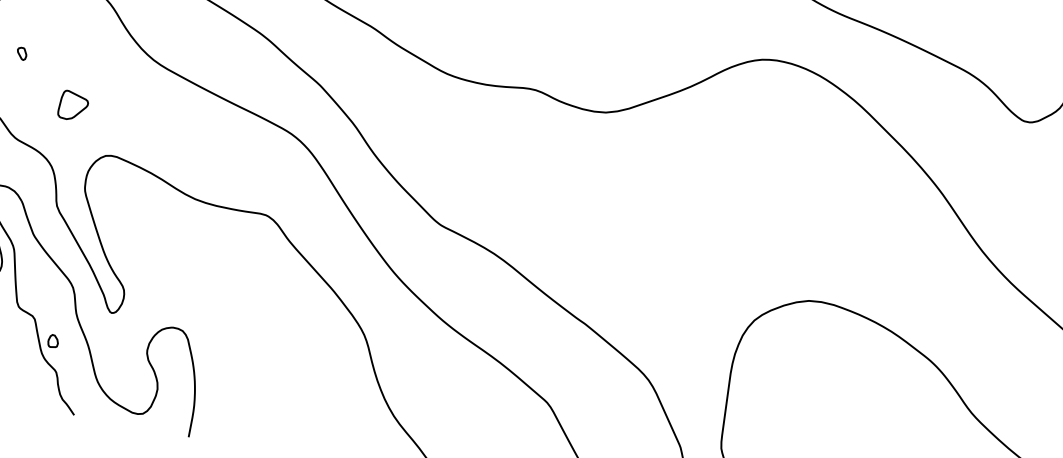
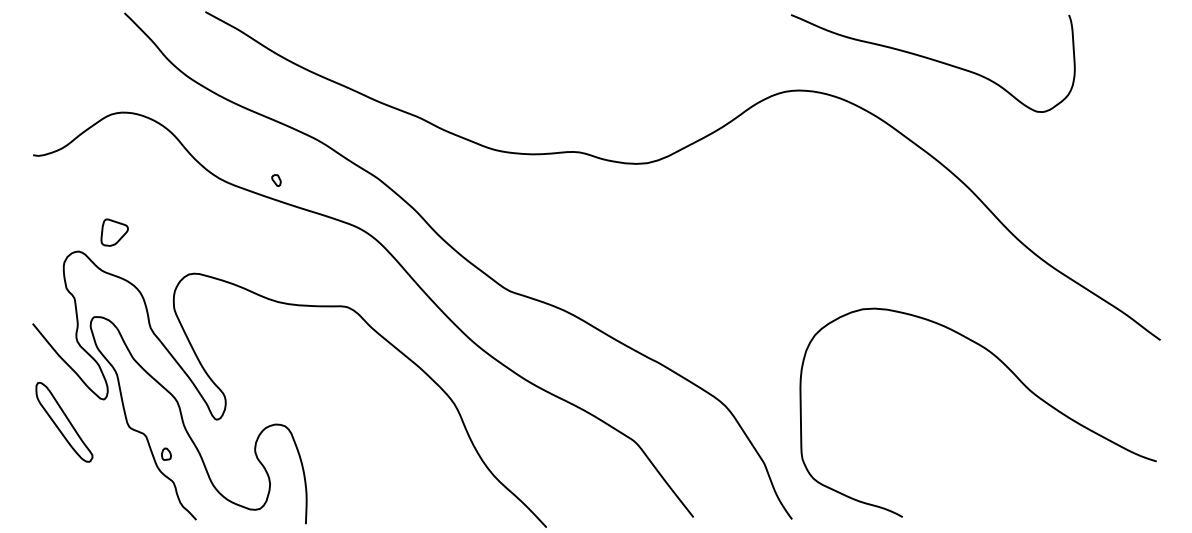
part: (22, 53) -> (276, 180), moved
part: (73, 105) -> (114, 232), moved

